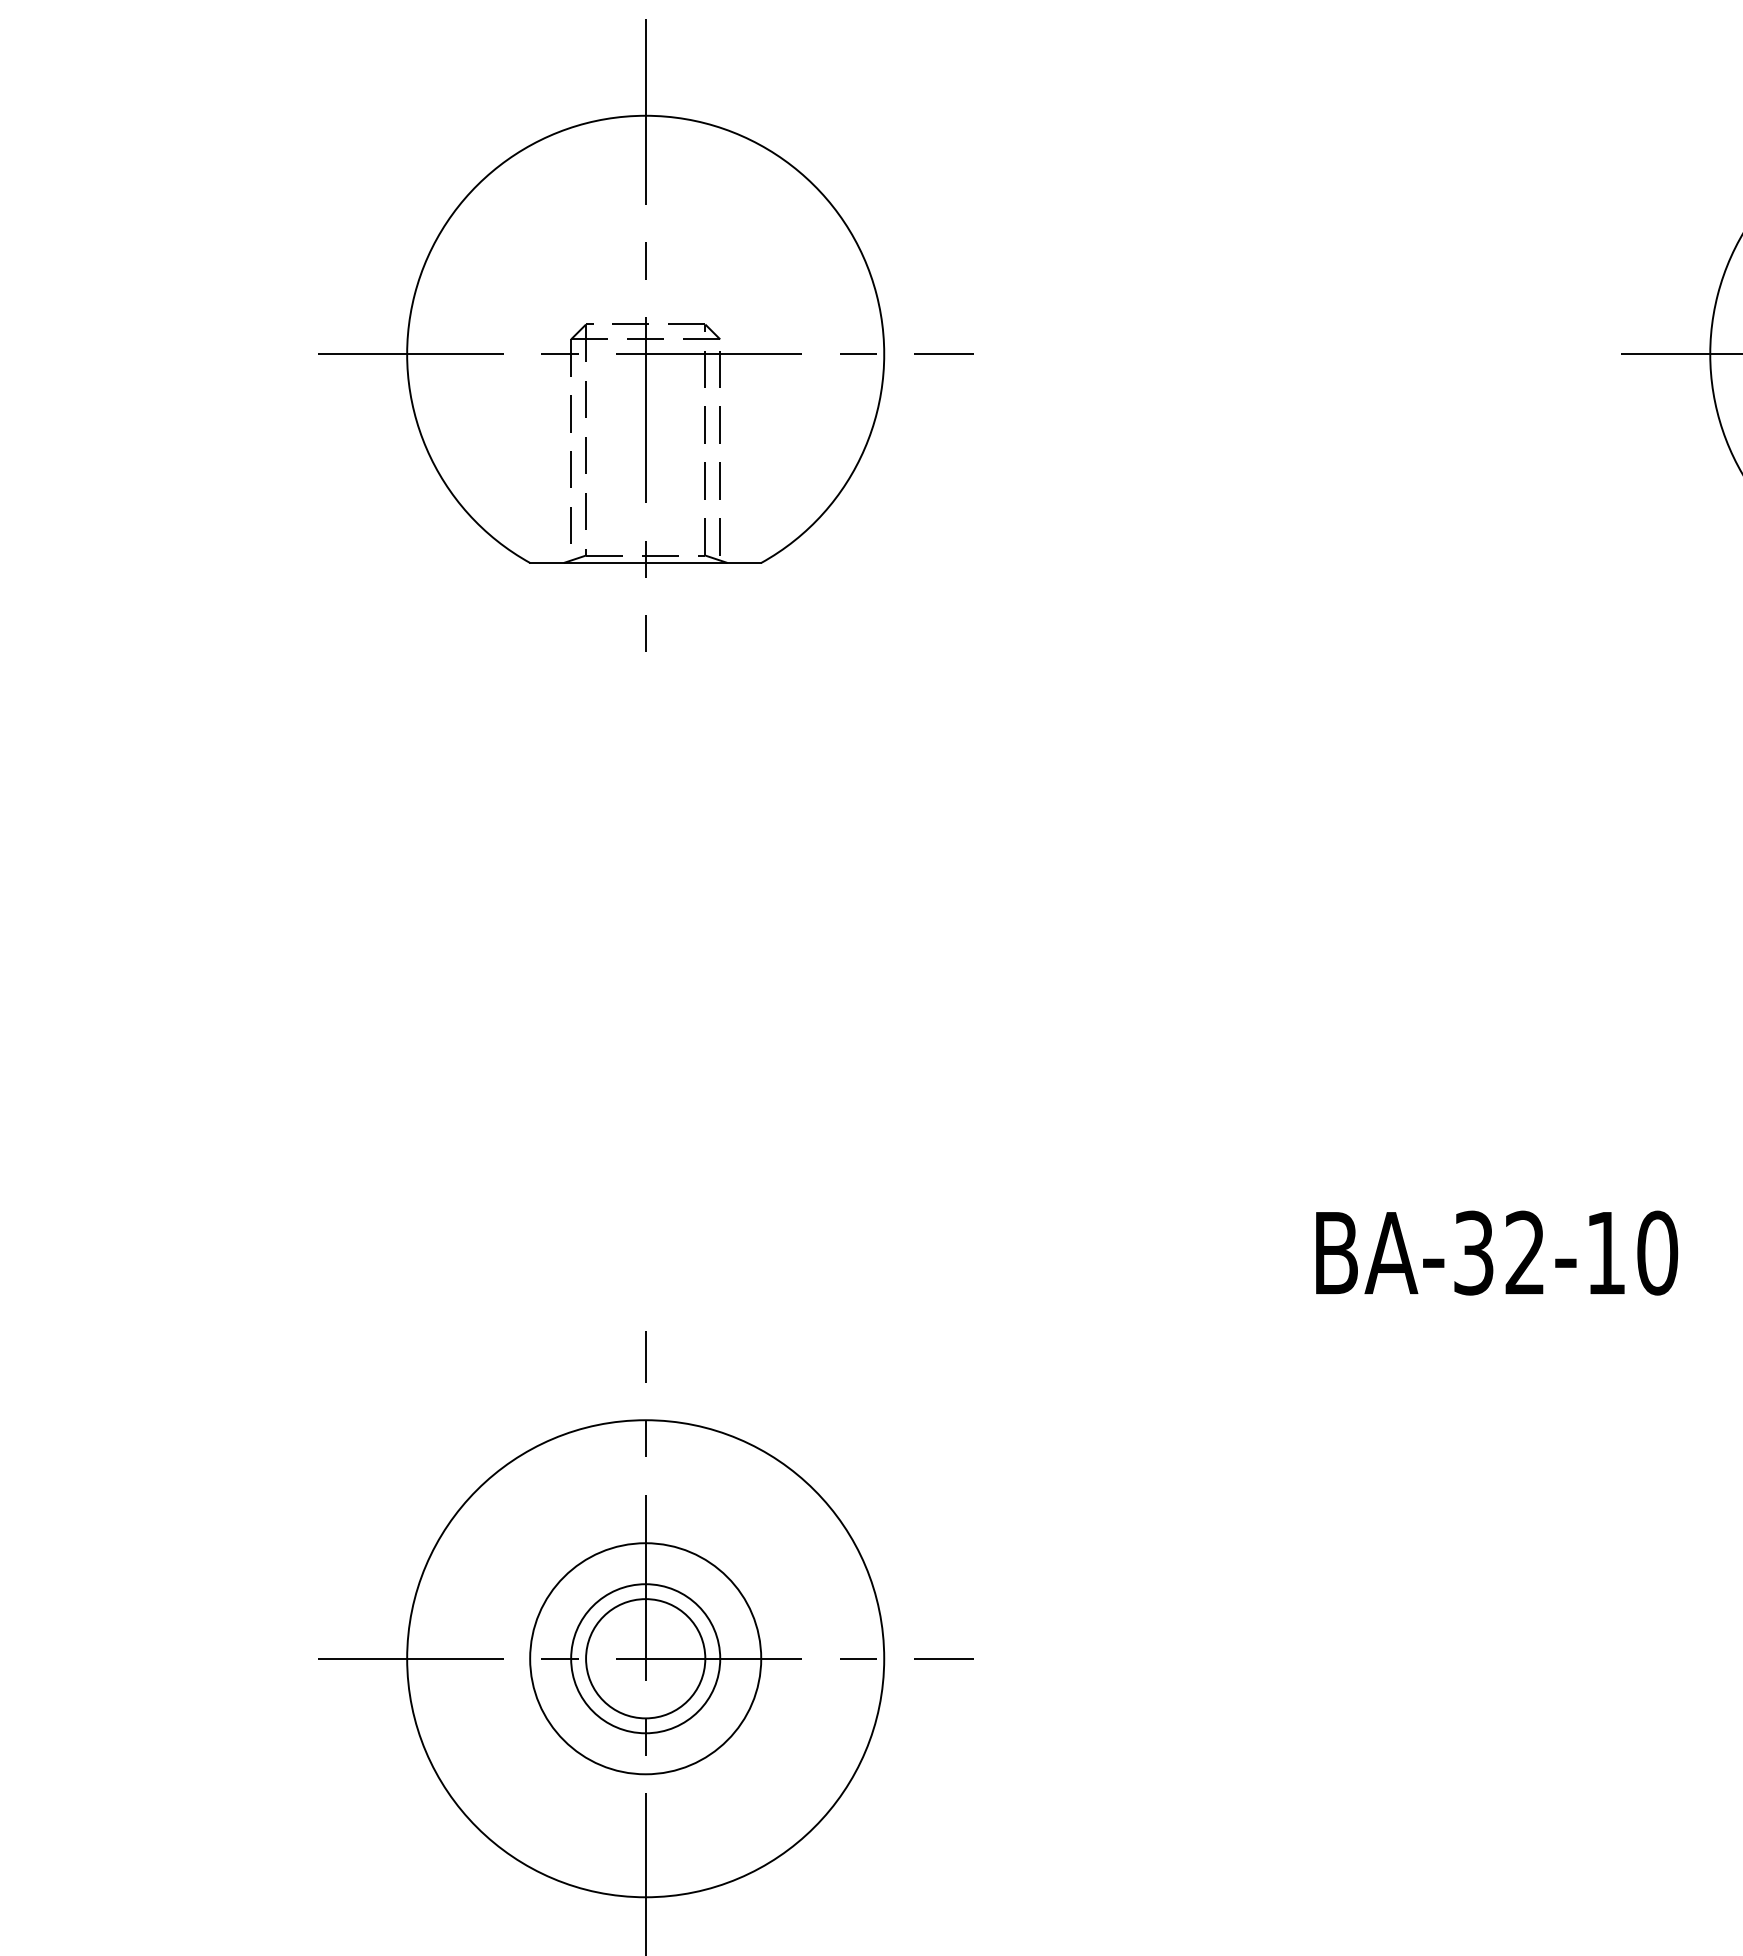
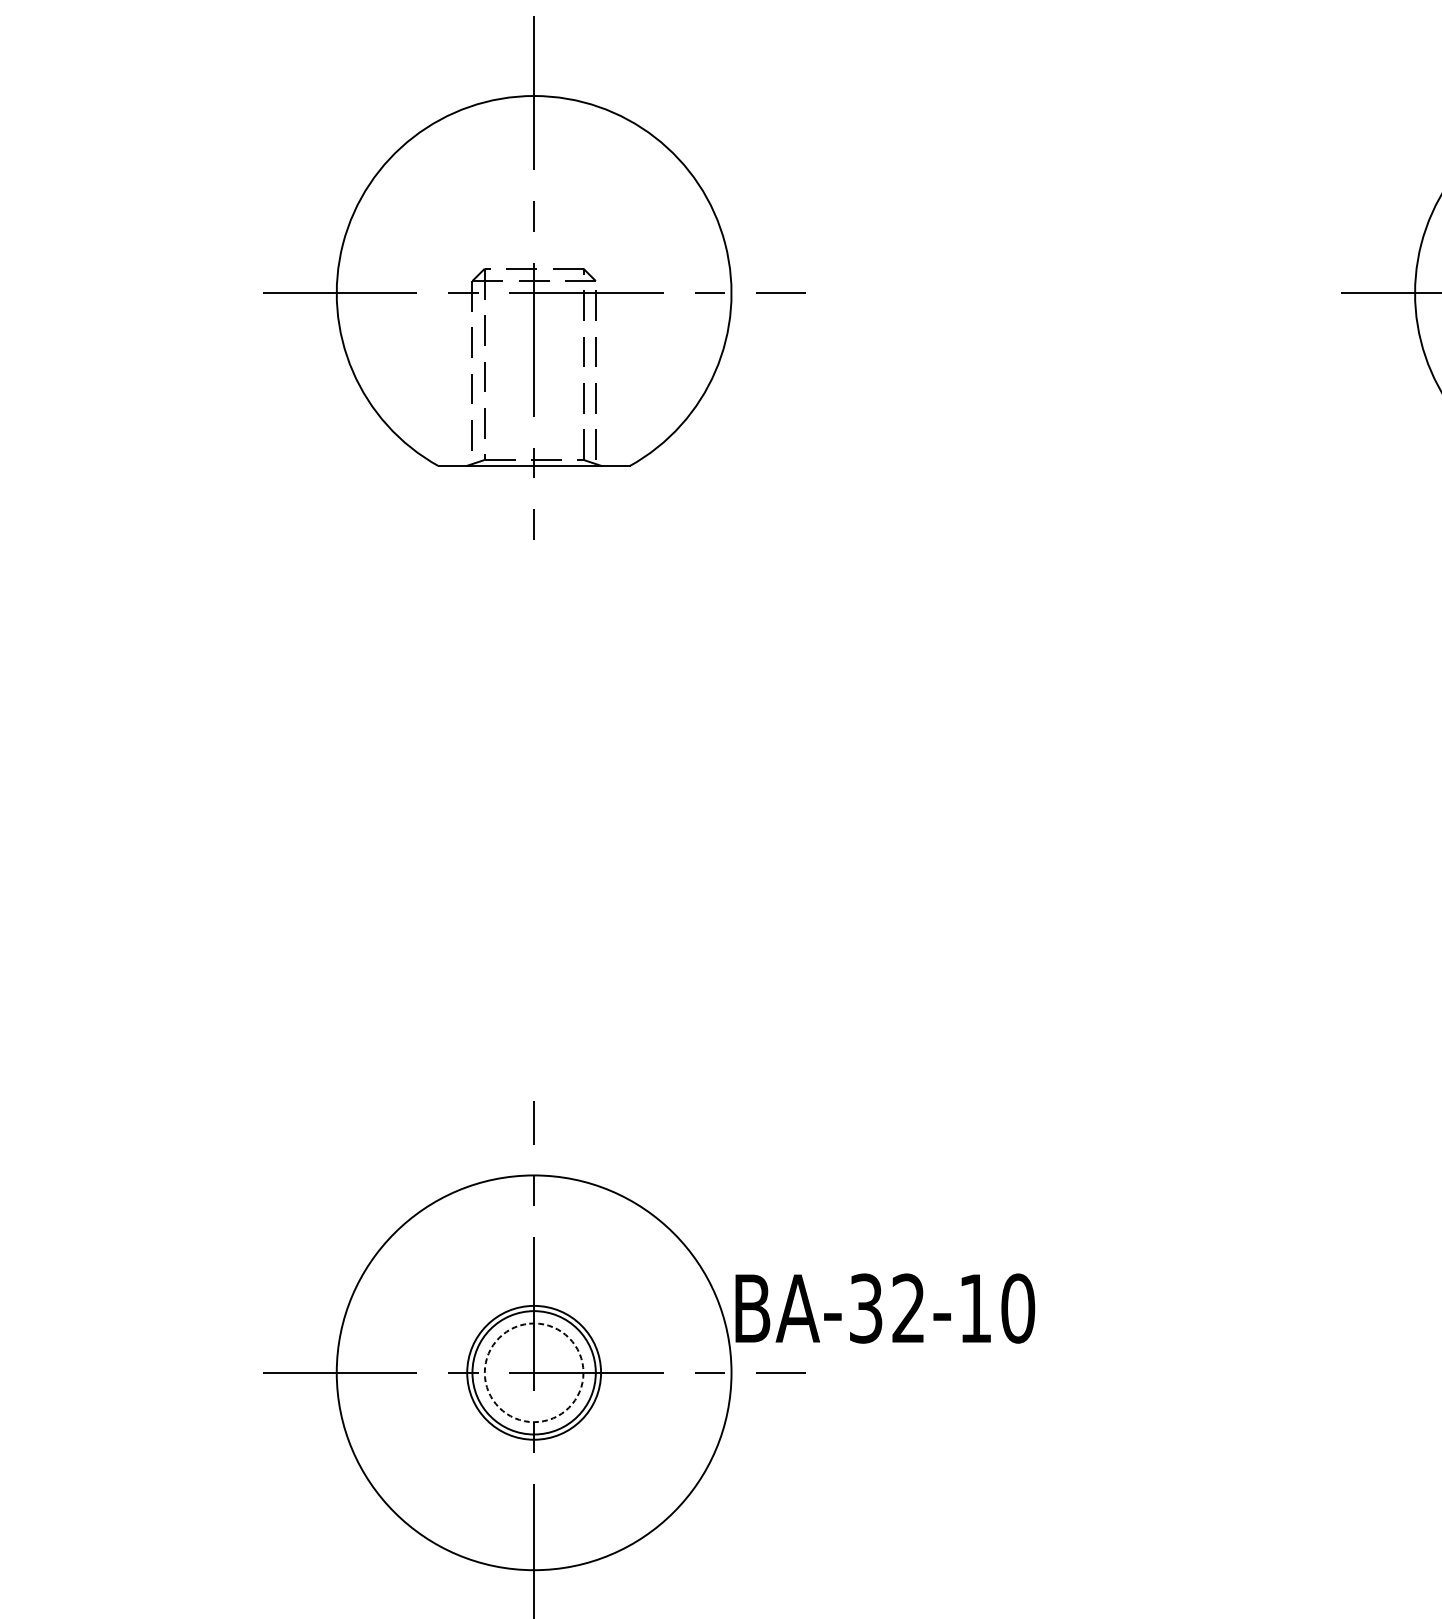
text: (1497, 1252) -> (885, 1308), moved
circle: (645, 1658) -> (533, 1372), size x0.7
circle: (645, 1658) -> (533, 1372), solid -> dashed

